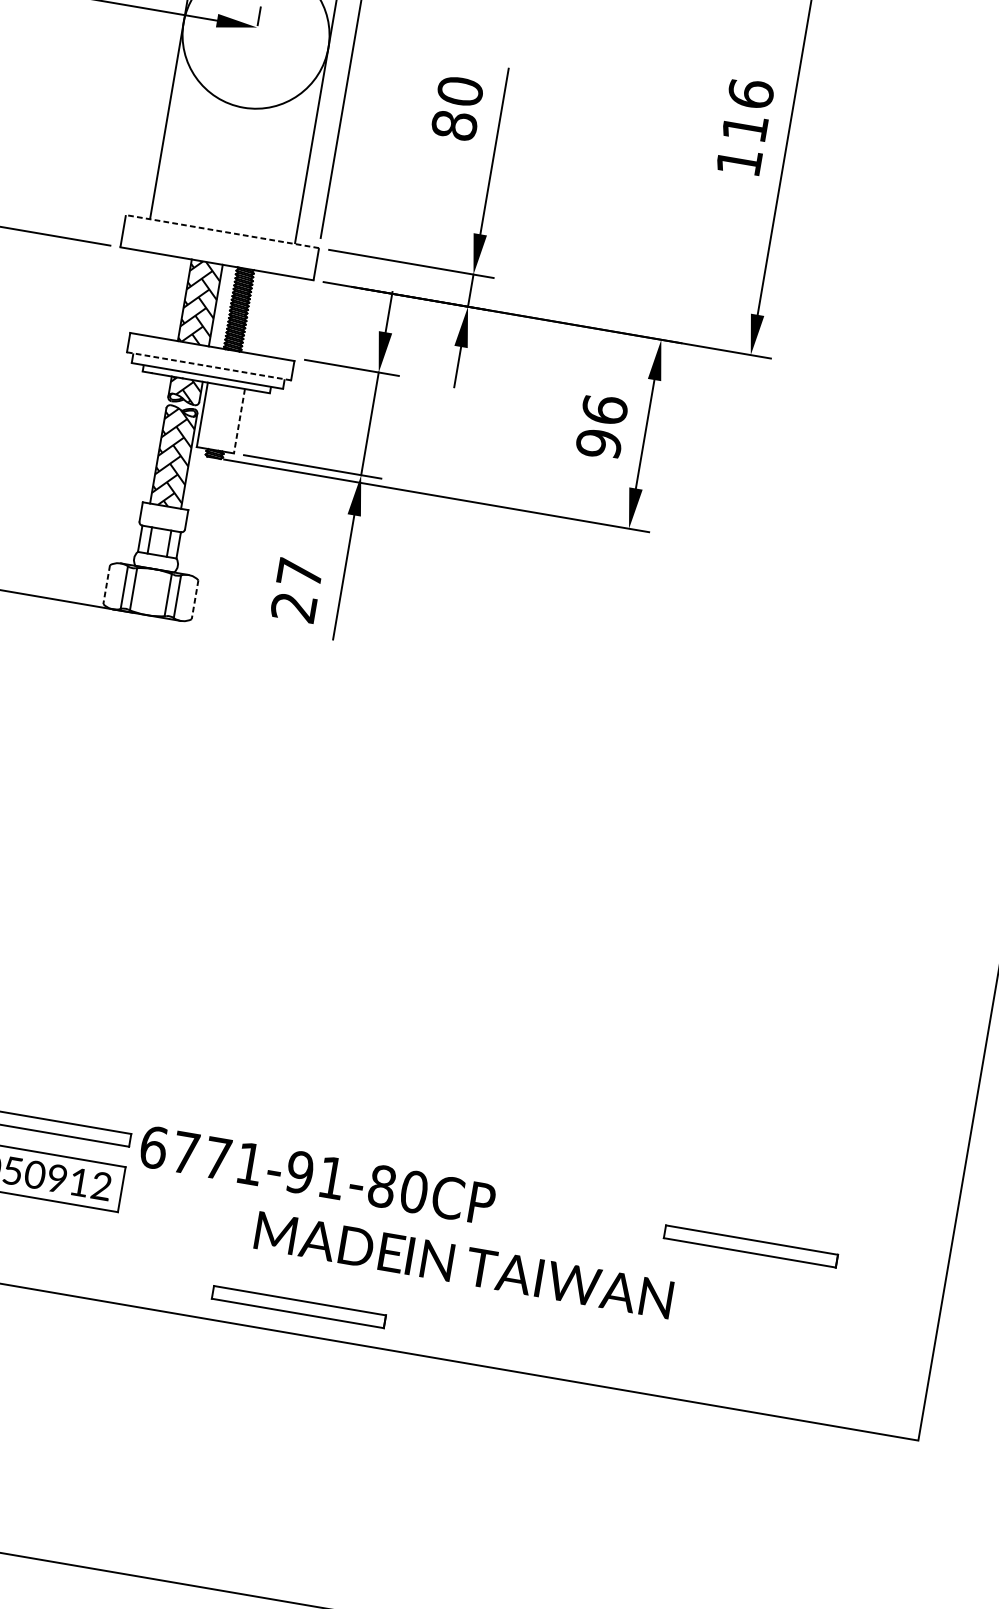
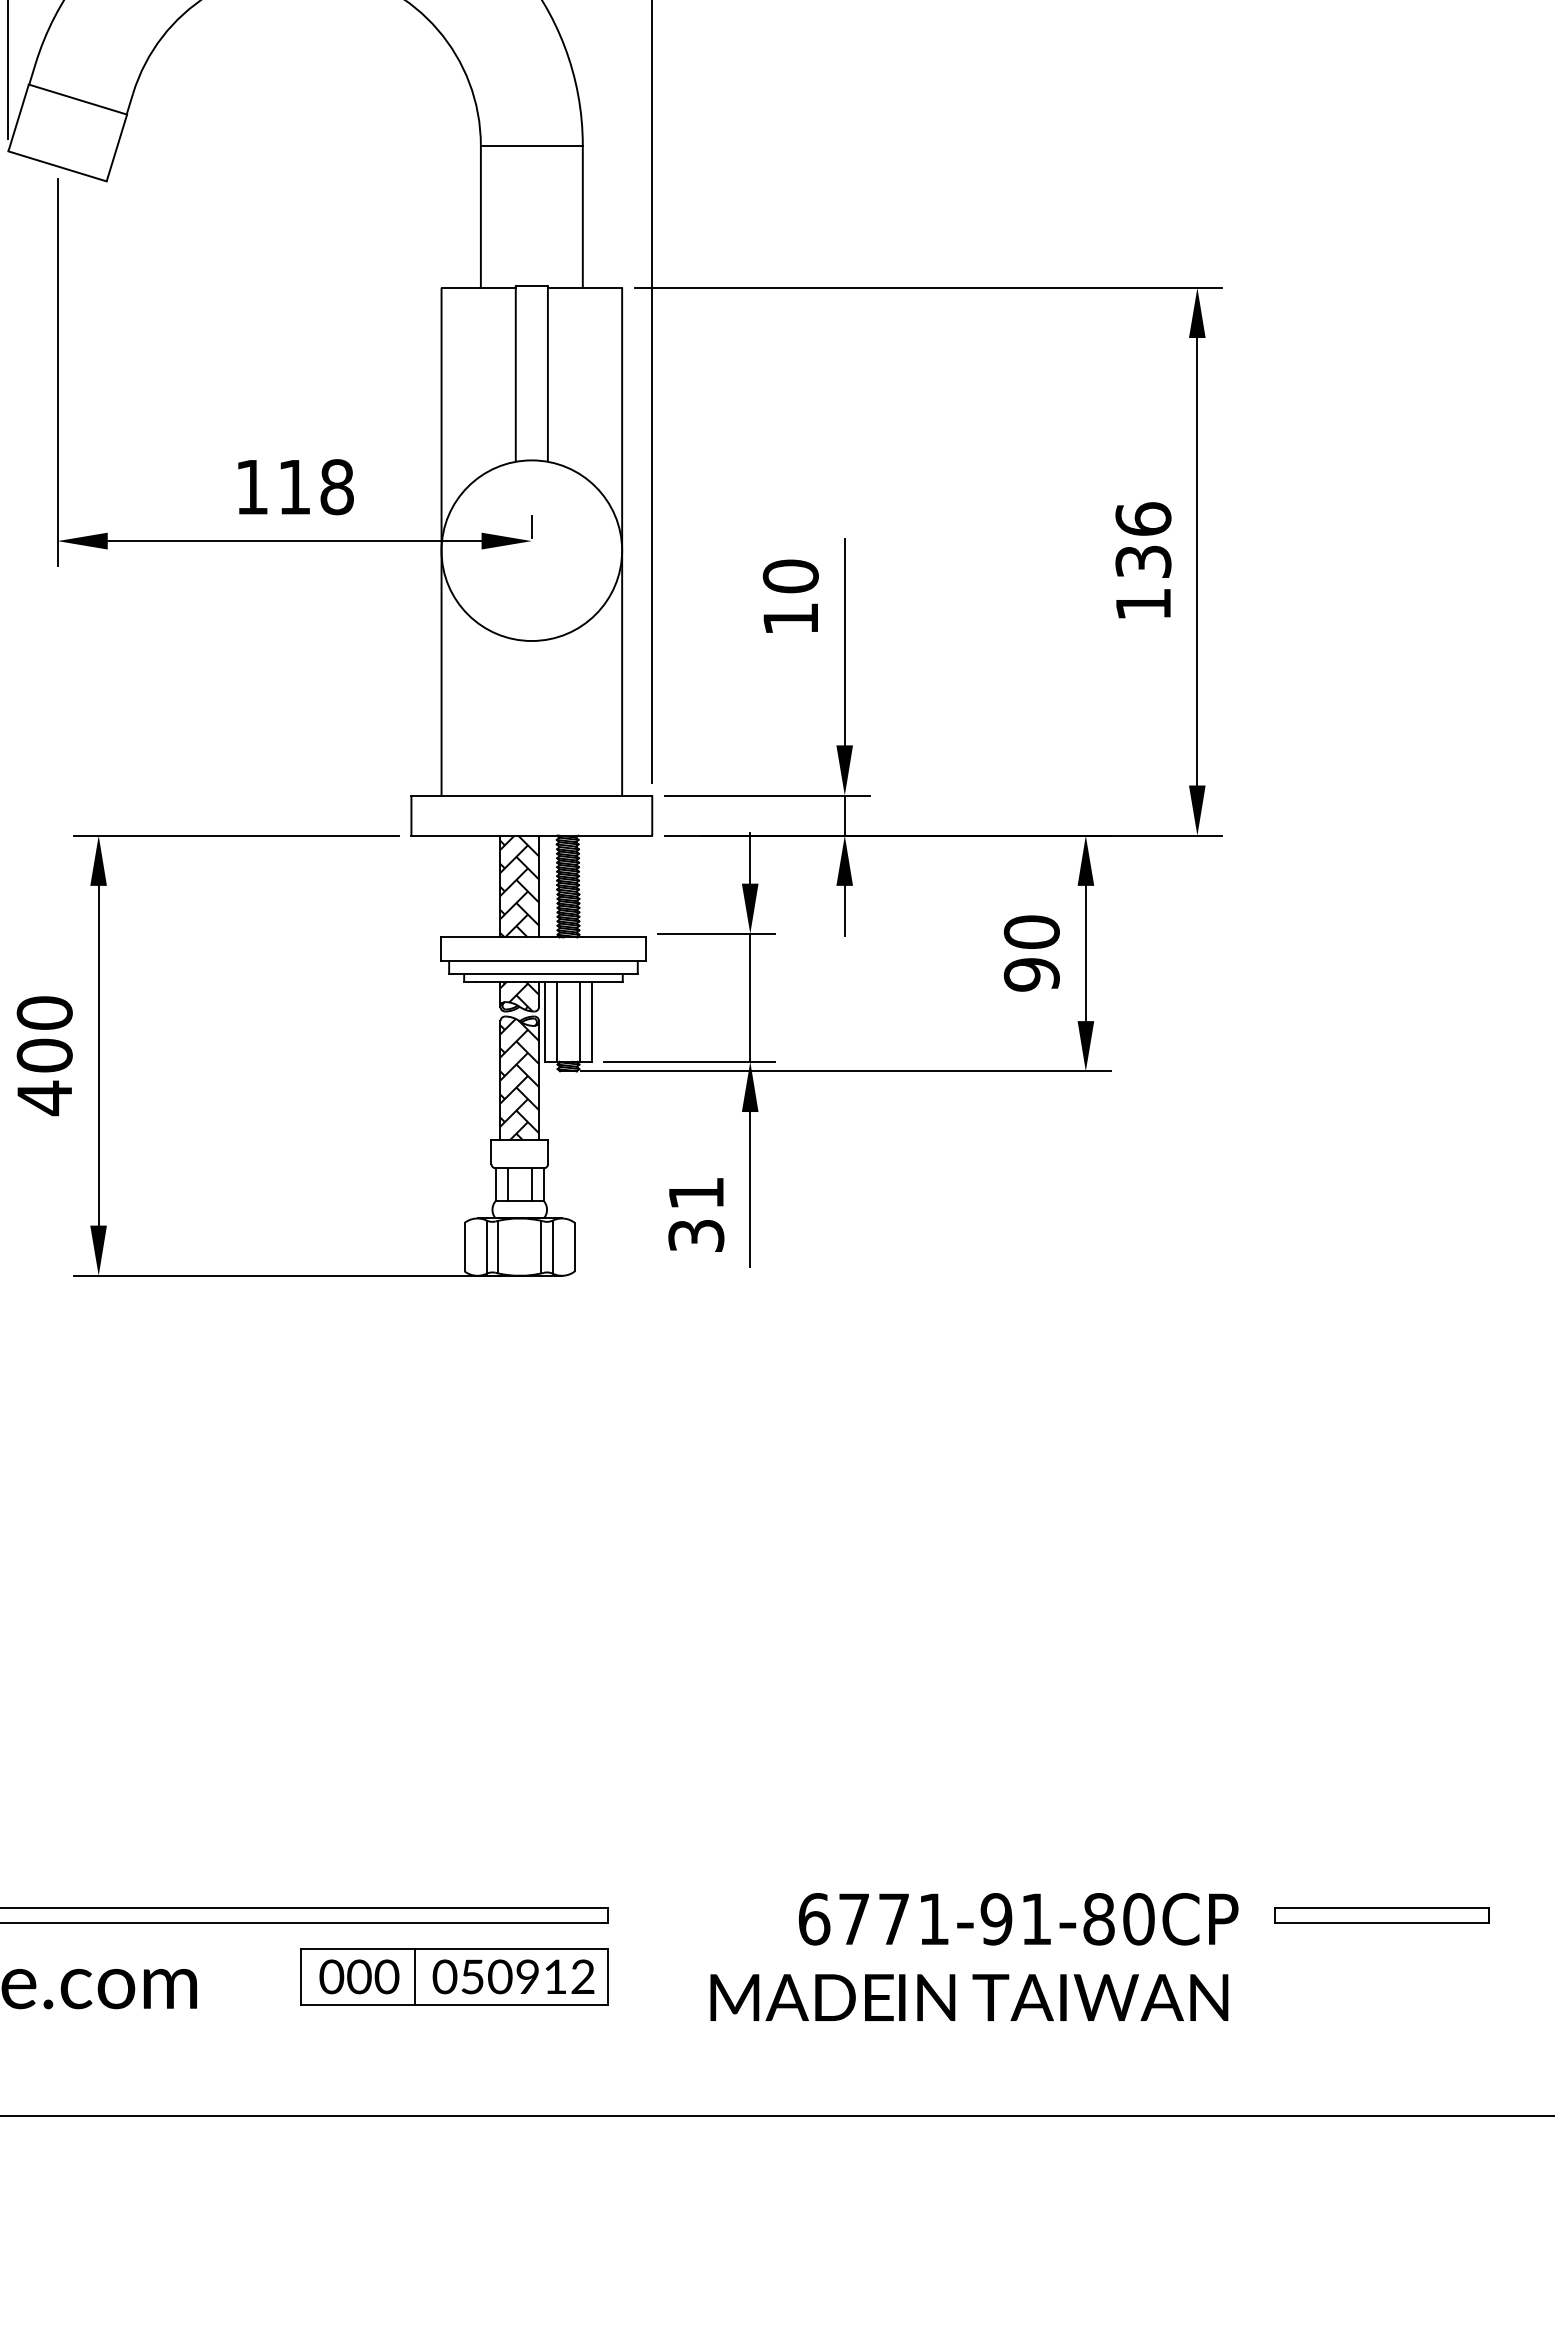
text: (454, 125) -> (790, 618), 80 -> 10
text: (745, 127) -> (1143, 561), 116 -> 136
line: (222, 231) -> (531, 795), dashed -> solid
line: (209, 366) -> (543, 961), dashed -> solid
text: (604, 409) -> (1031, 931), 96 -> 90
line: (211, 416) -> (556, 1021), added
line: (230, 419) -> (580, 1021), added
line: (239, 421) -> (591, 1022), dashed -> solid
line: (106, 584) -> (464, 1247), dashed -> solid
text: (297, 590) -> (696, 1214), 27 -> 31
line: (194, 599) -> (574, 1247), dashed -> solid
text: (317, 1175) -> (1018, 1919), moved
text: (464, 1265) -> (969, 1997), moved
part: (298, 1307) -> (846, 2082), removed

